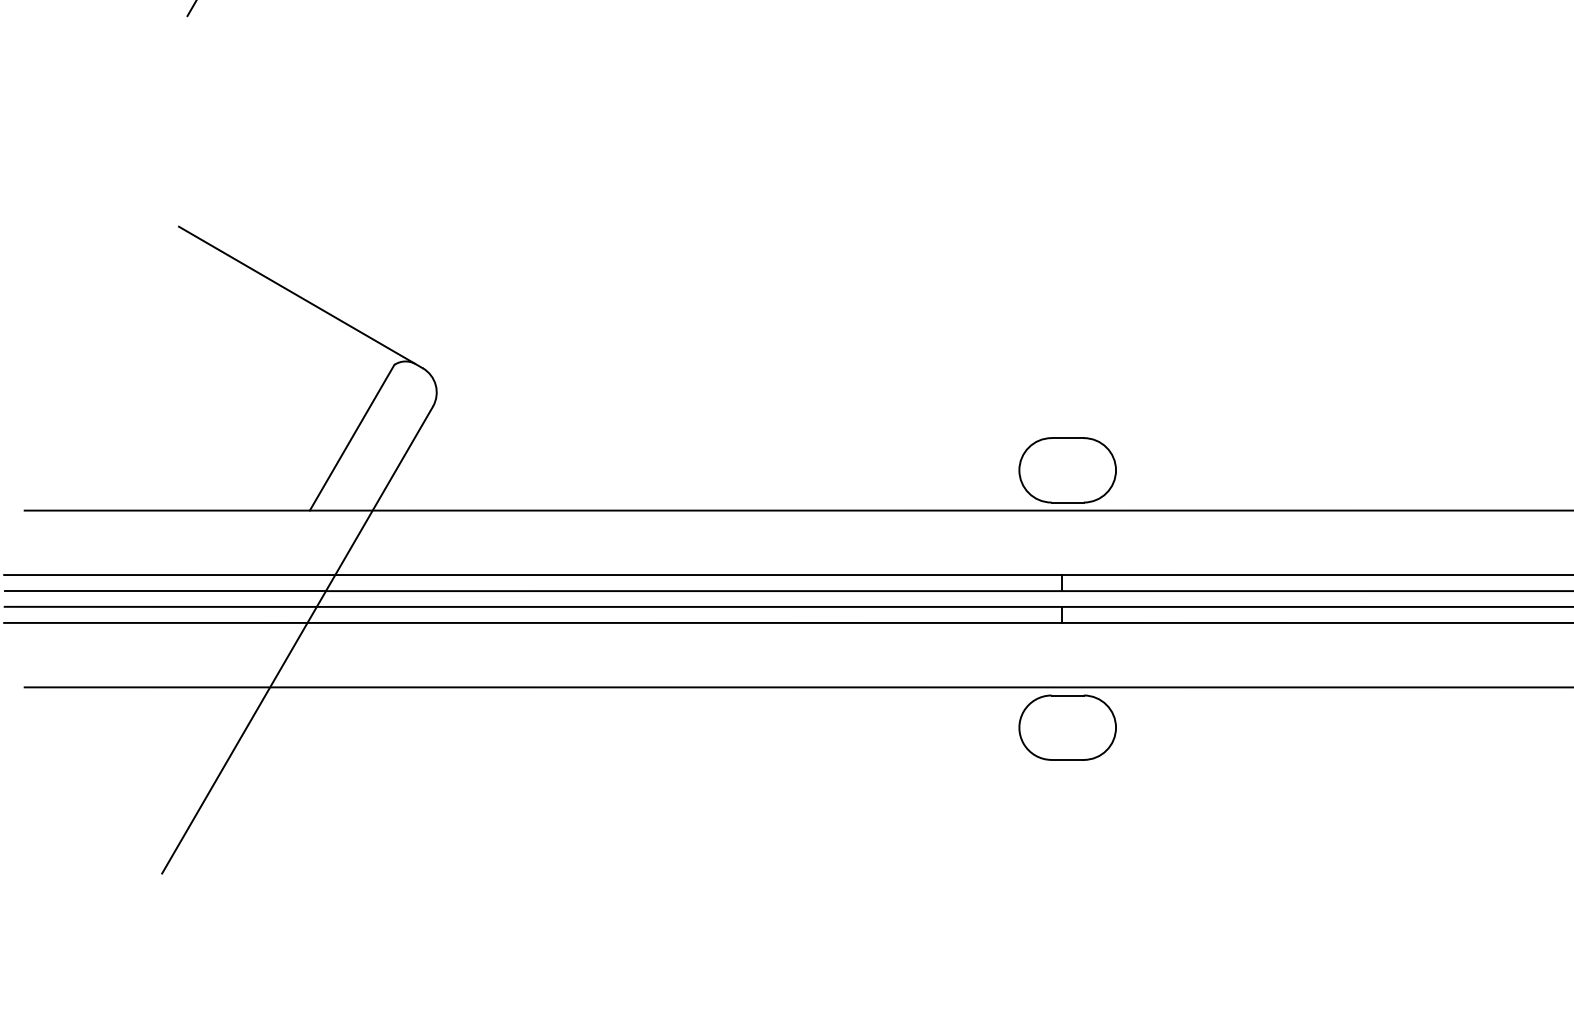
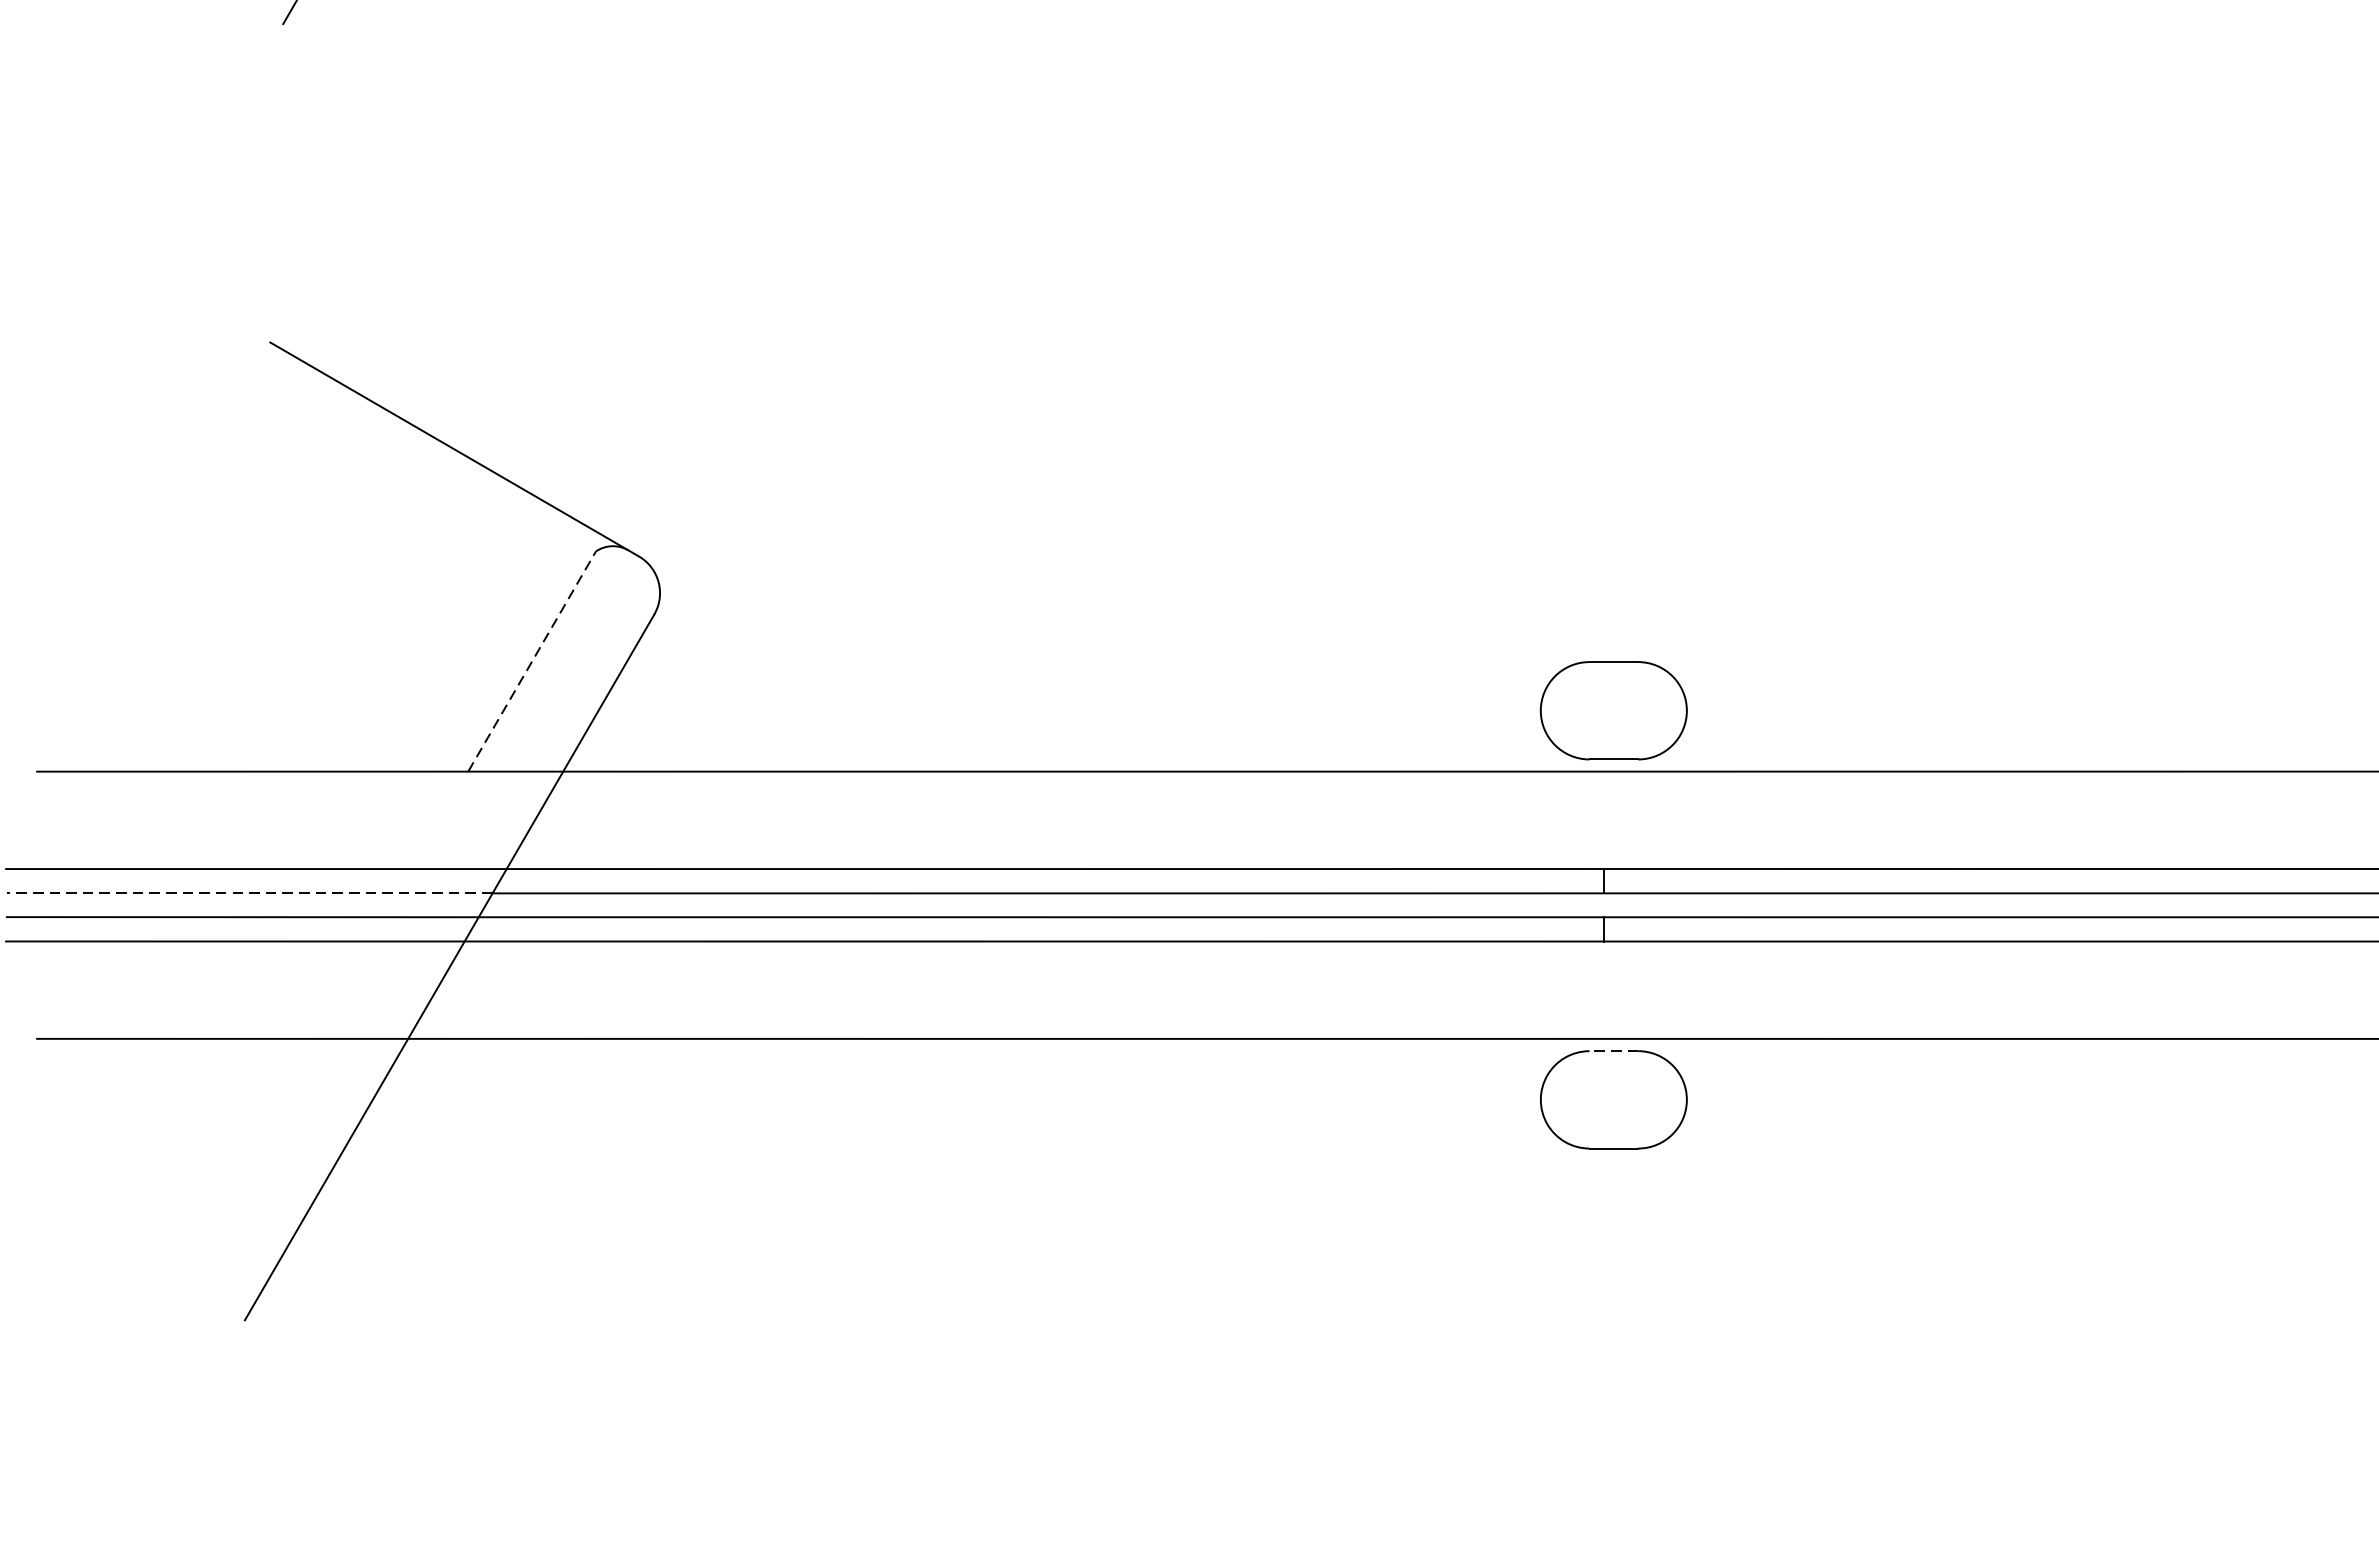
line: (352, 437) -> (532, 661), solid -> dashed
line: (165, 591) -> (249, 893), solid -> dashed
line: (1067, 695) -> (1613, 1051), solid -> dashed

